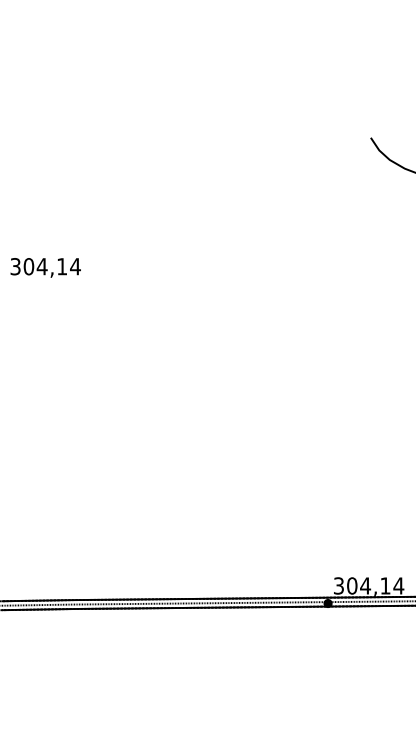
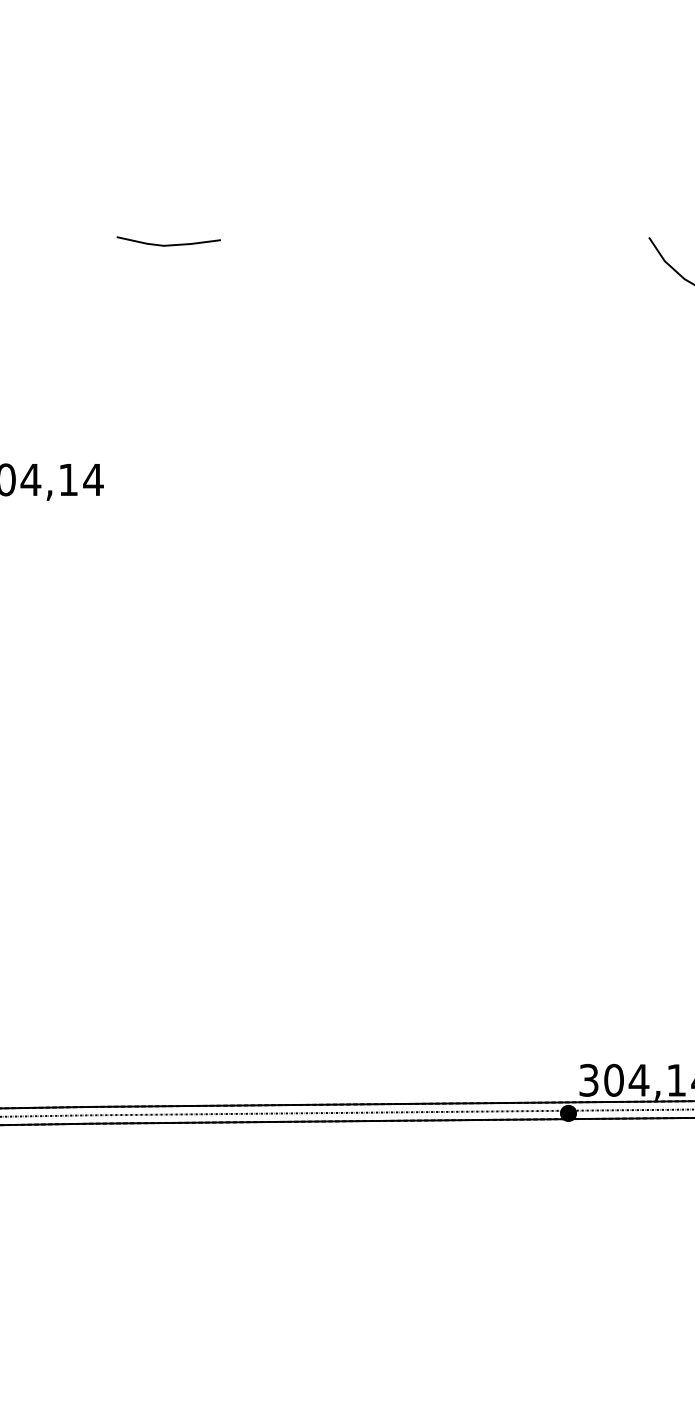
line: (115, 141) -> (168, 244), added

